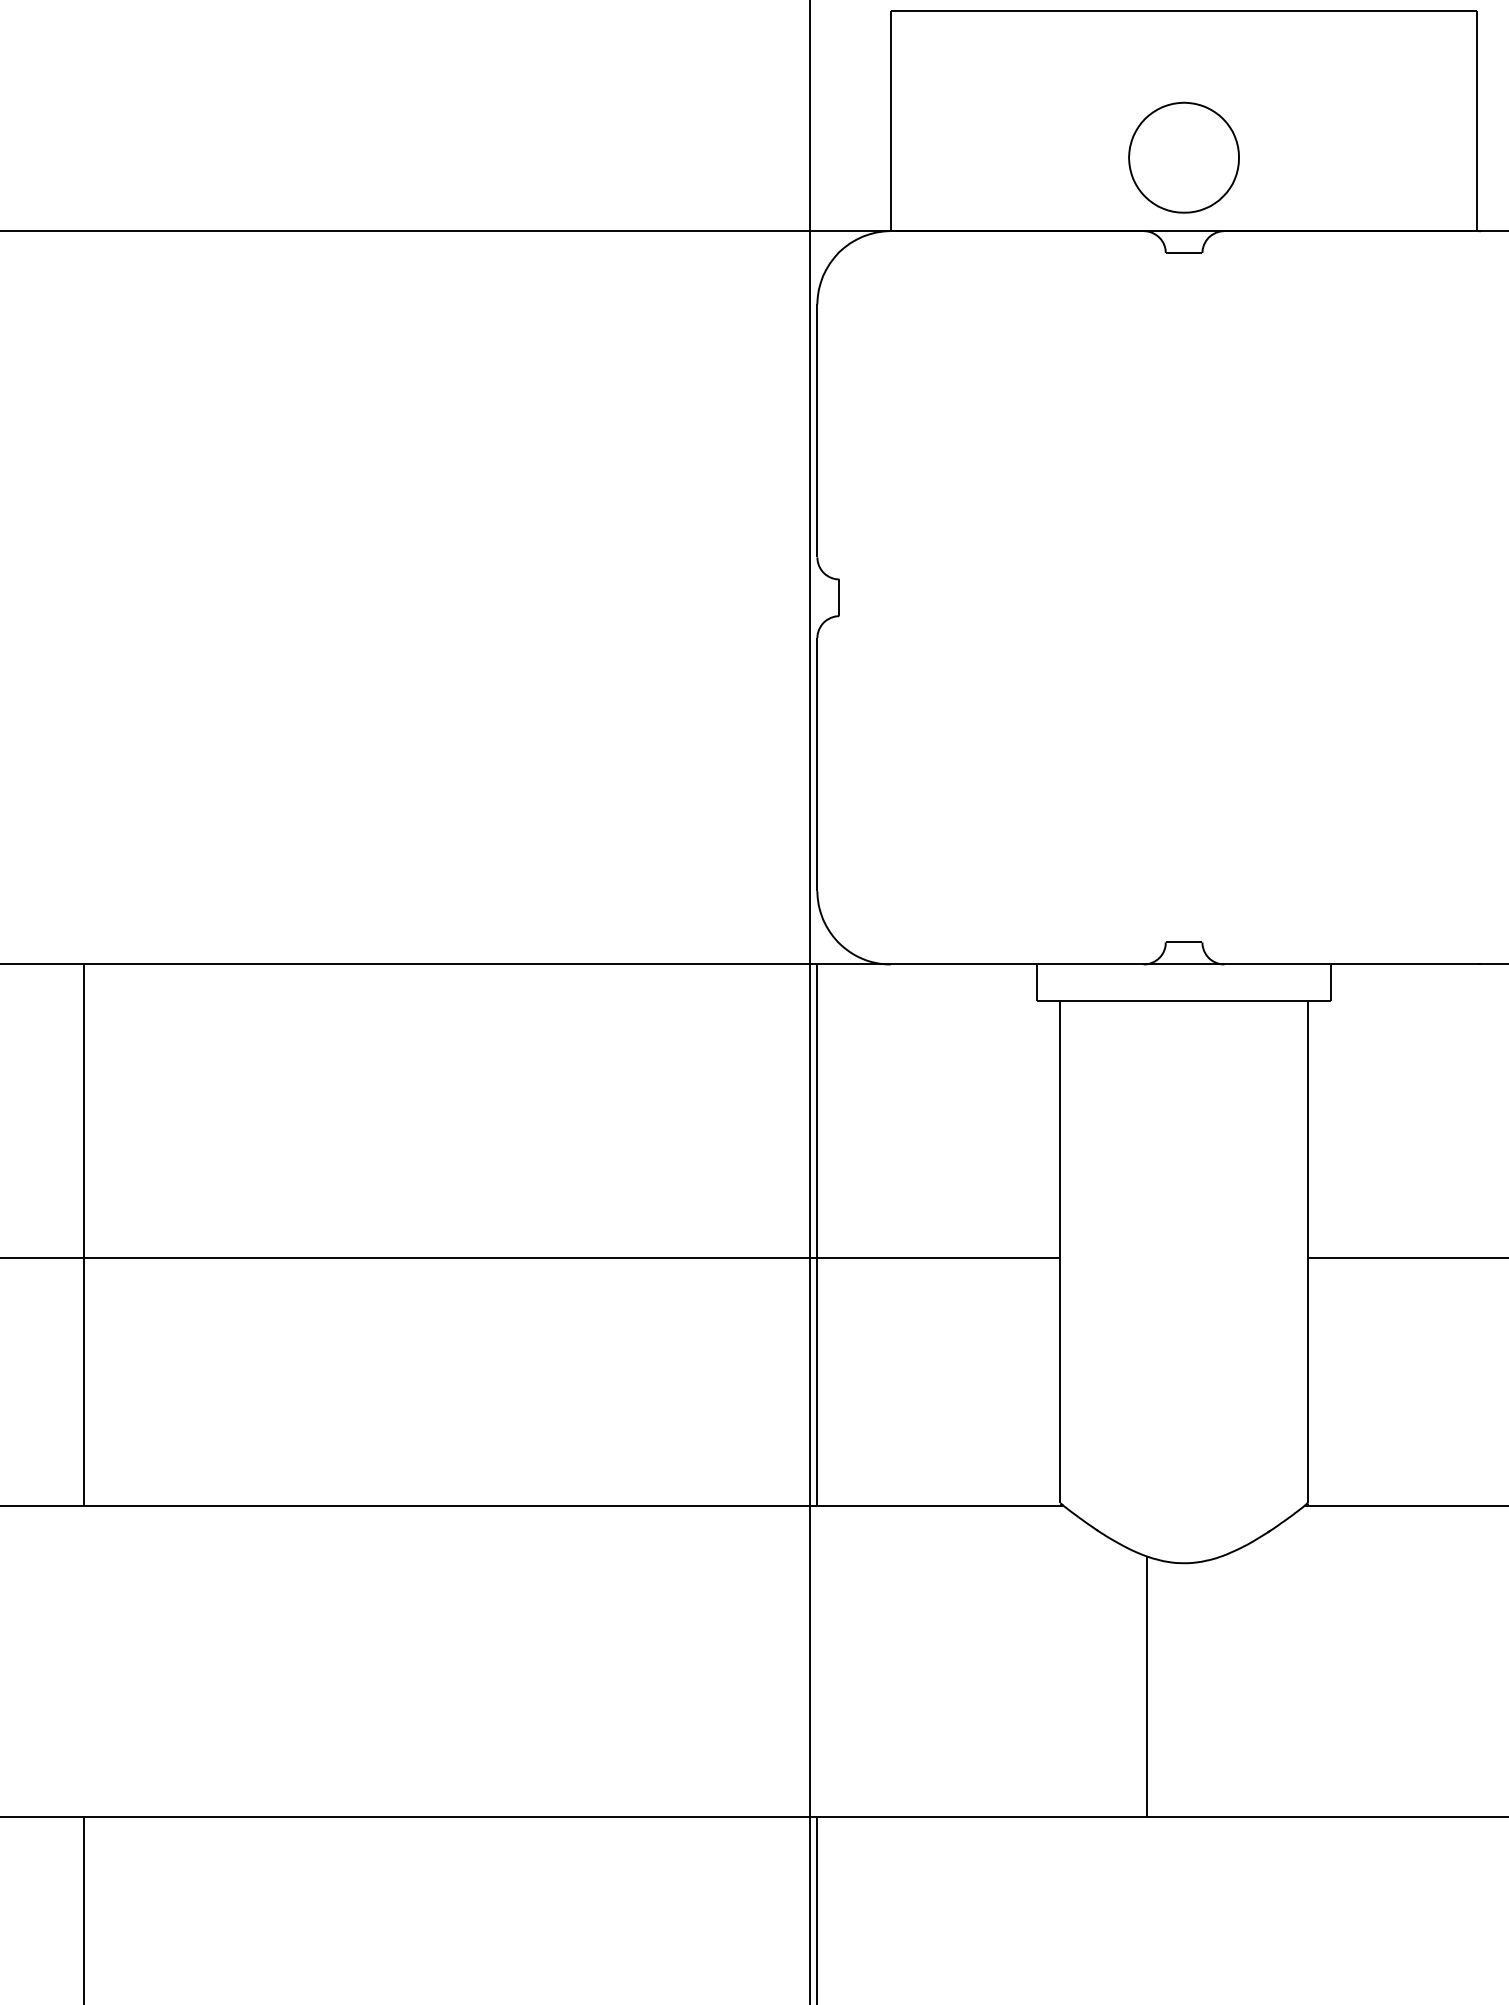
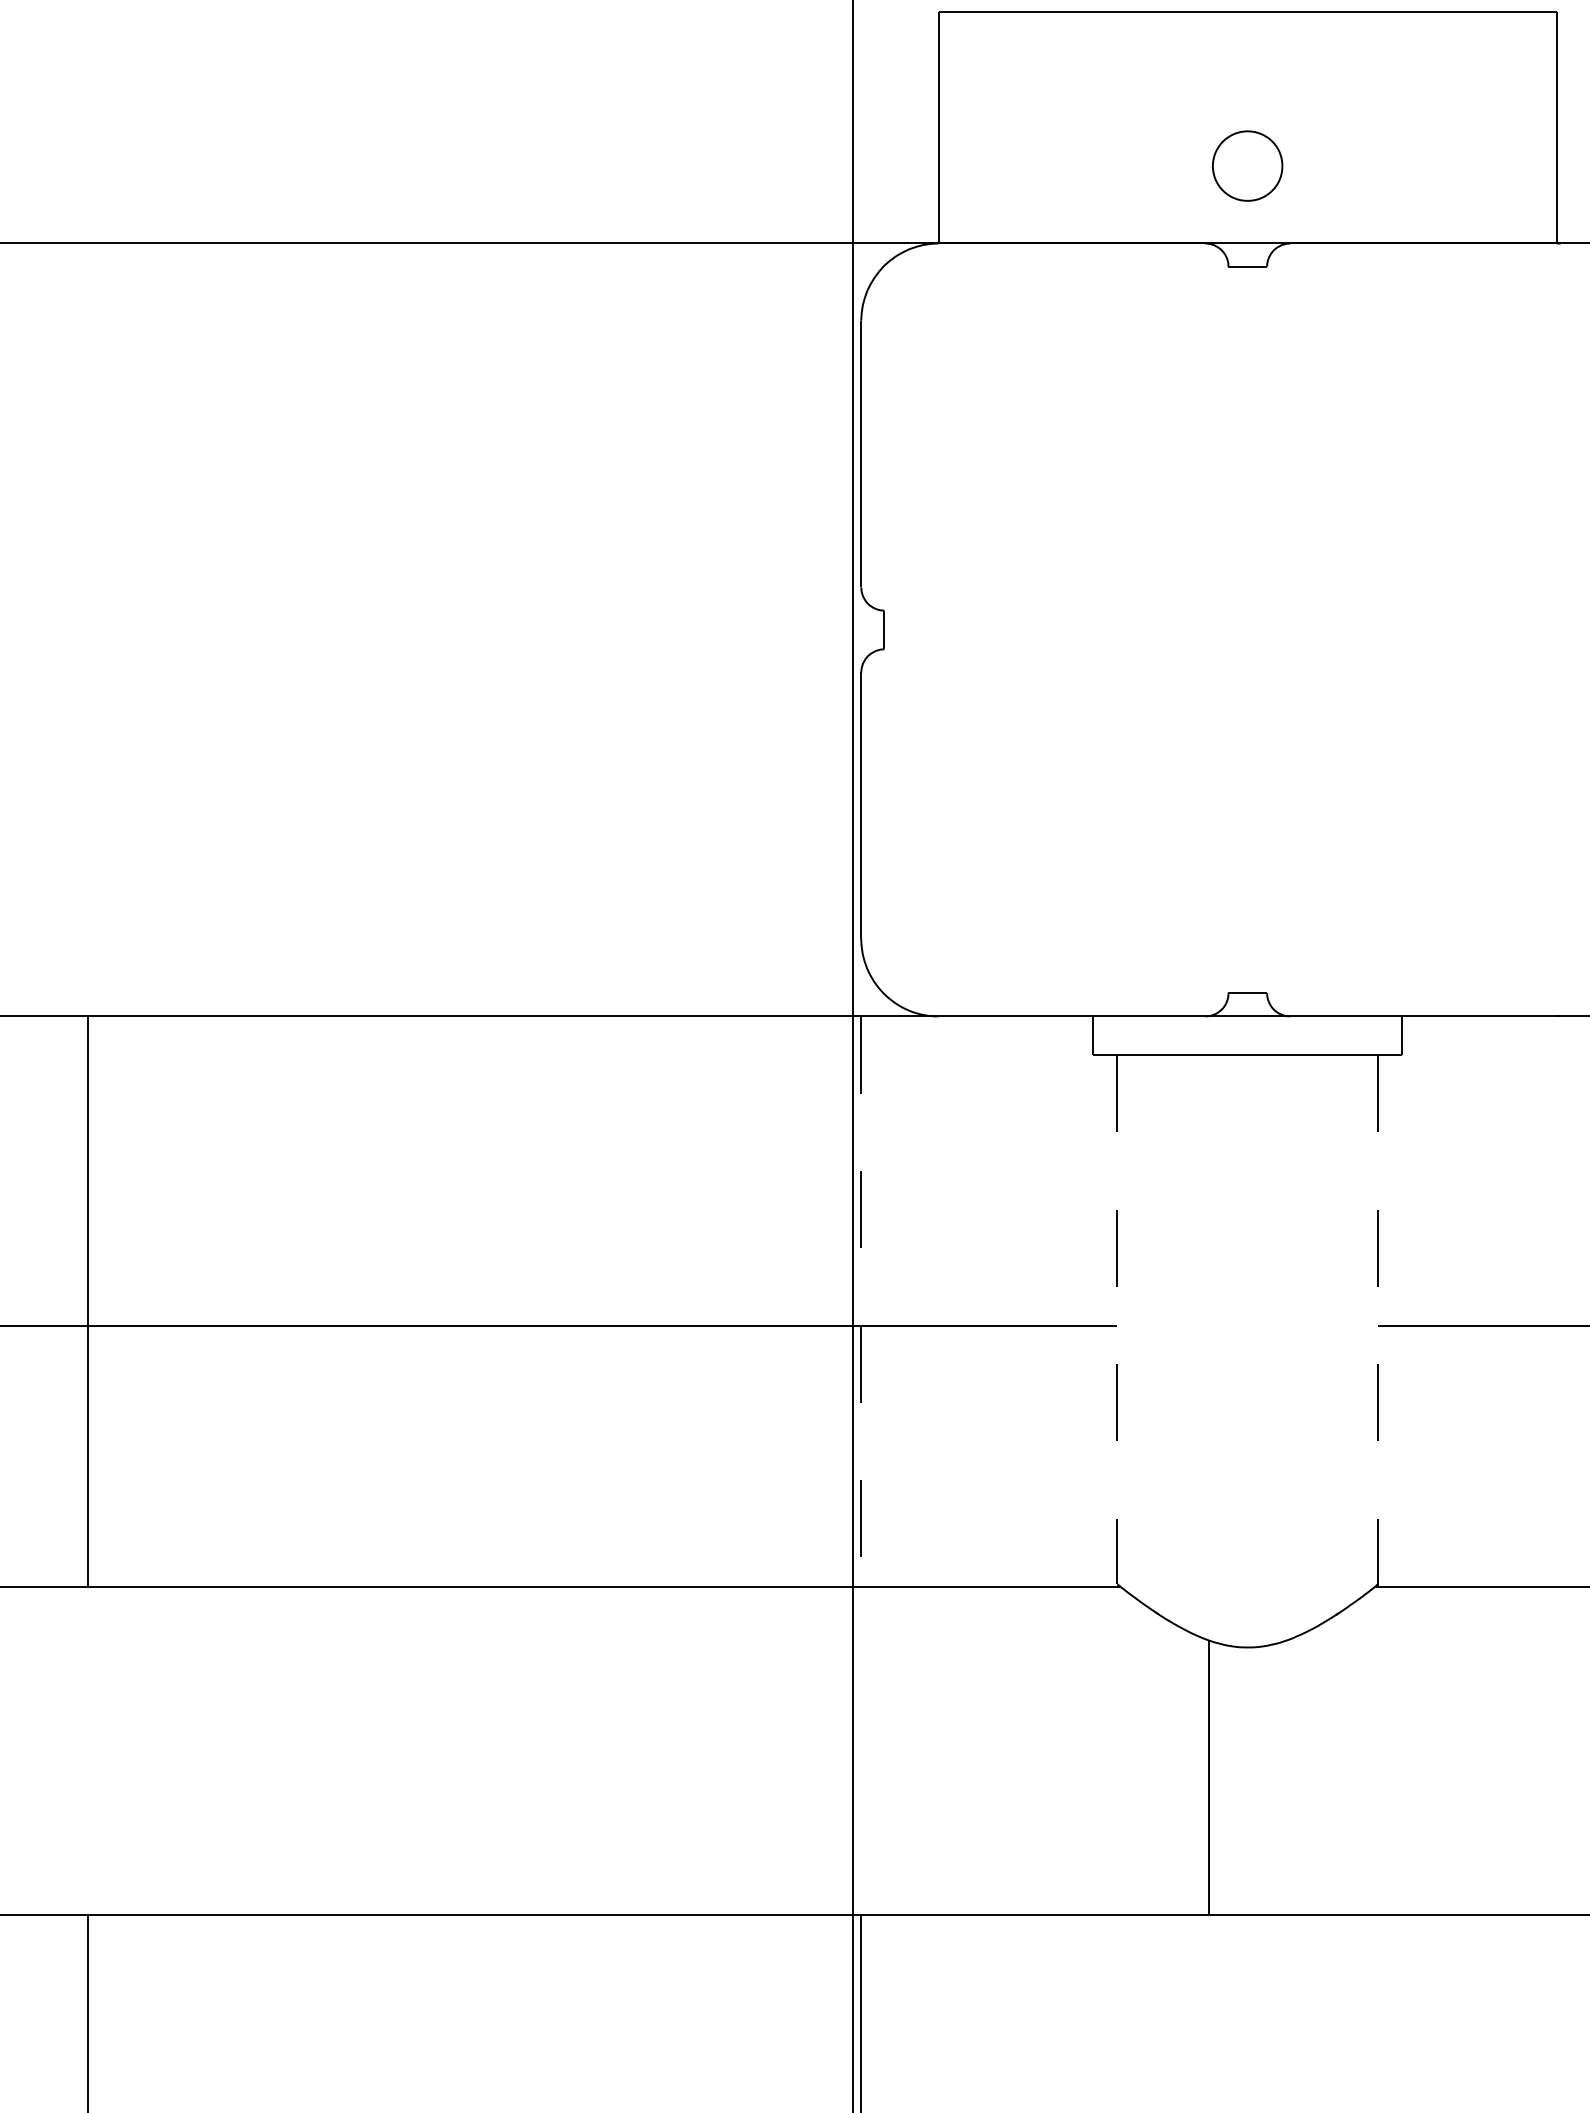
part: (1183, 157) -> (1247, 165), size x0.6
line: (817, 1235) -> (861, 1302), solid -> dashed
line: (1060, 1252) -> (1117, 1319), solid -> dashed
line: (1307, 1252) -> (1377, 1319), solid -> dashed

